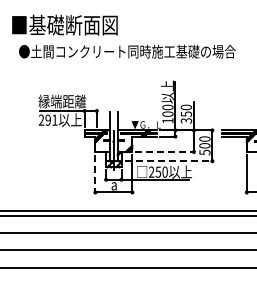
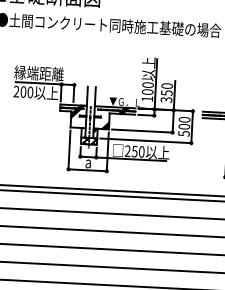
text: (51, 119) -> (26, 91), 291 -> 200
line: (165, 151) -> (143, 130), dashed -> solid
line: (168, 161) -> (145, 141), dashed -> solid
line: (95, 173) -> (69, 149), dashed -> solid

